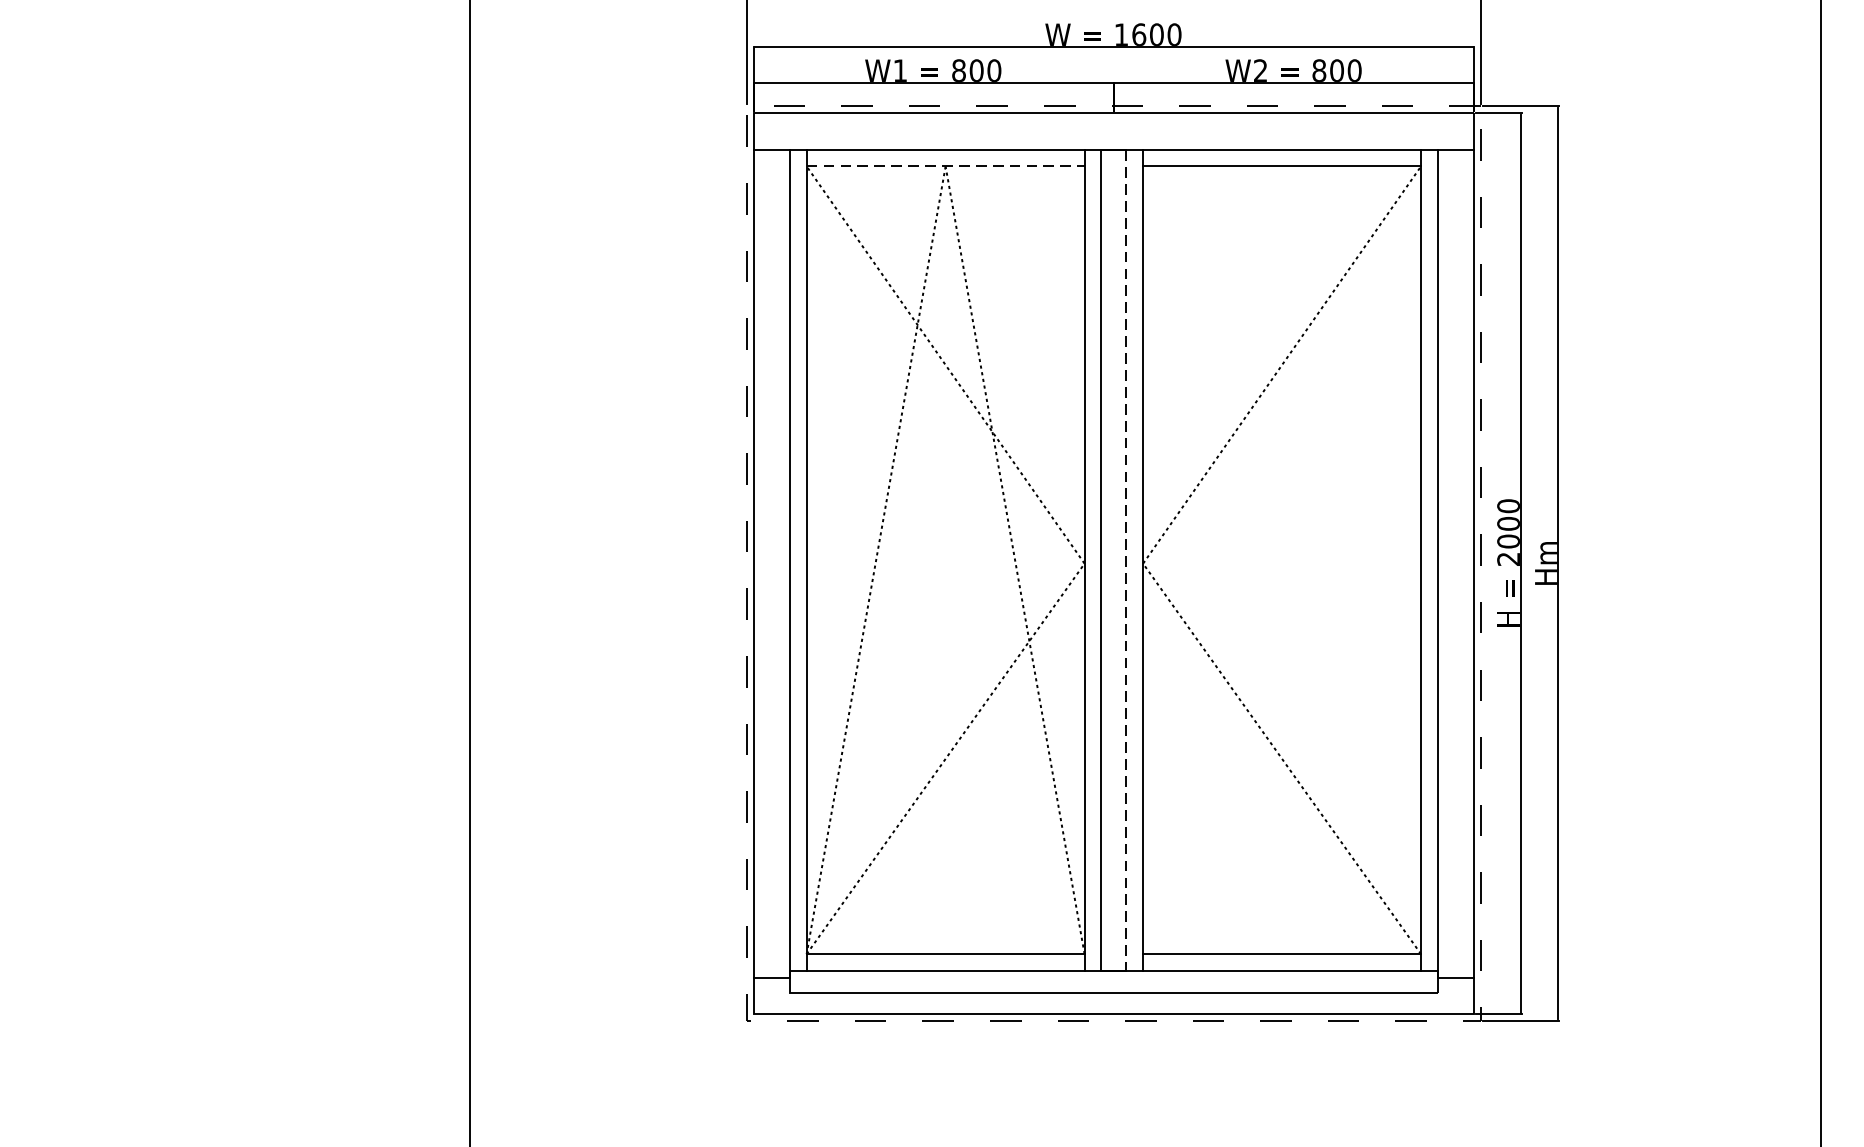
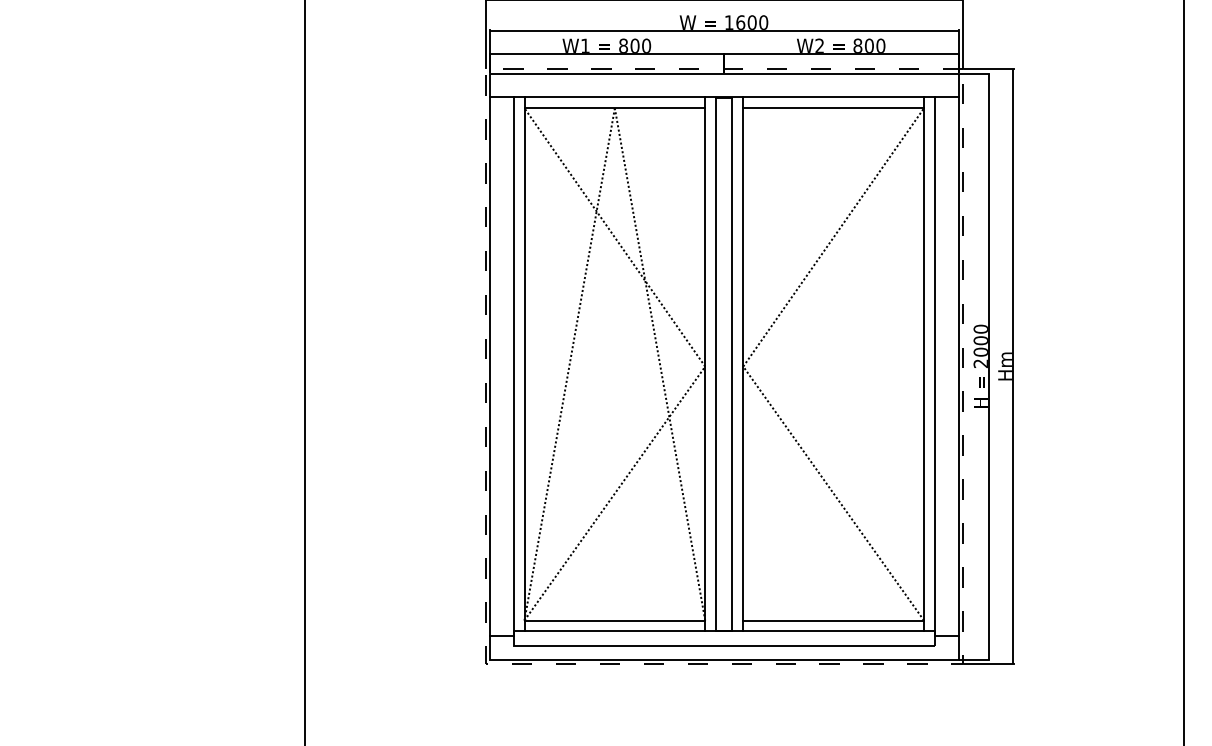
line: (946, 166) -> (615, 108), dashed -> solid
line: (1126, 560) -> (732, 364), dashed -> solid

